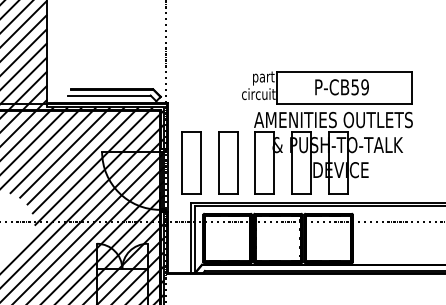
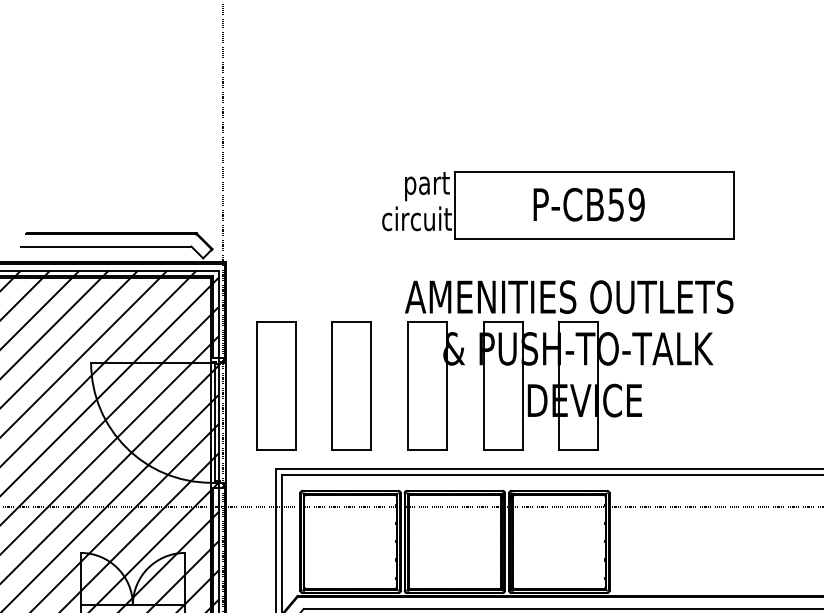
part: (327, 87) -> (558, 205), moved

